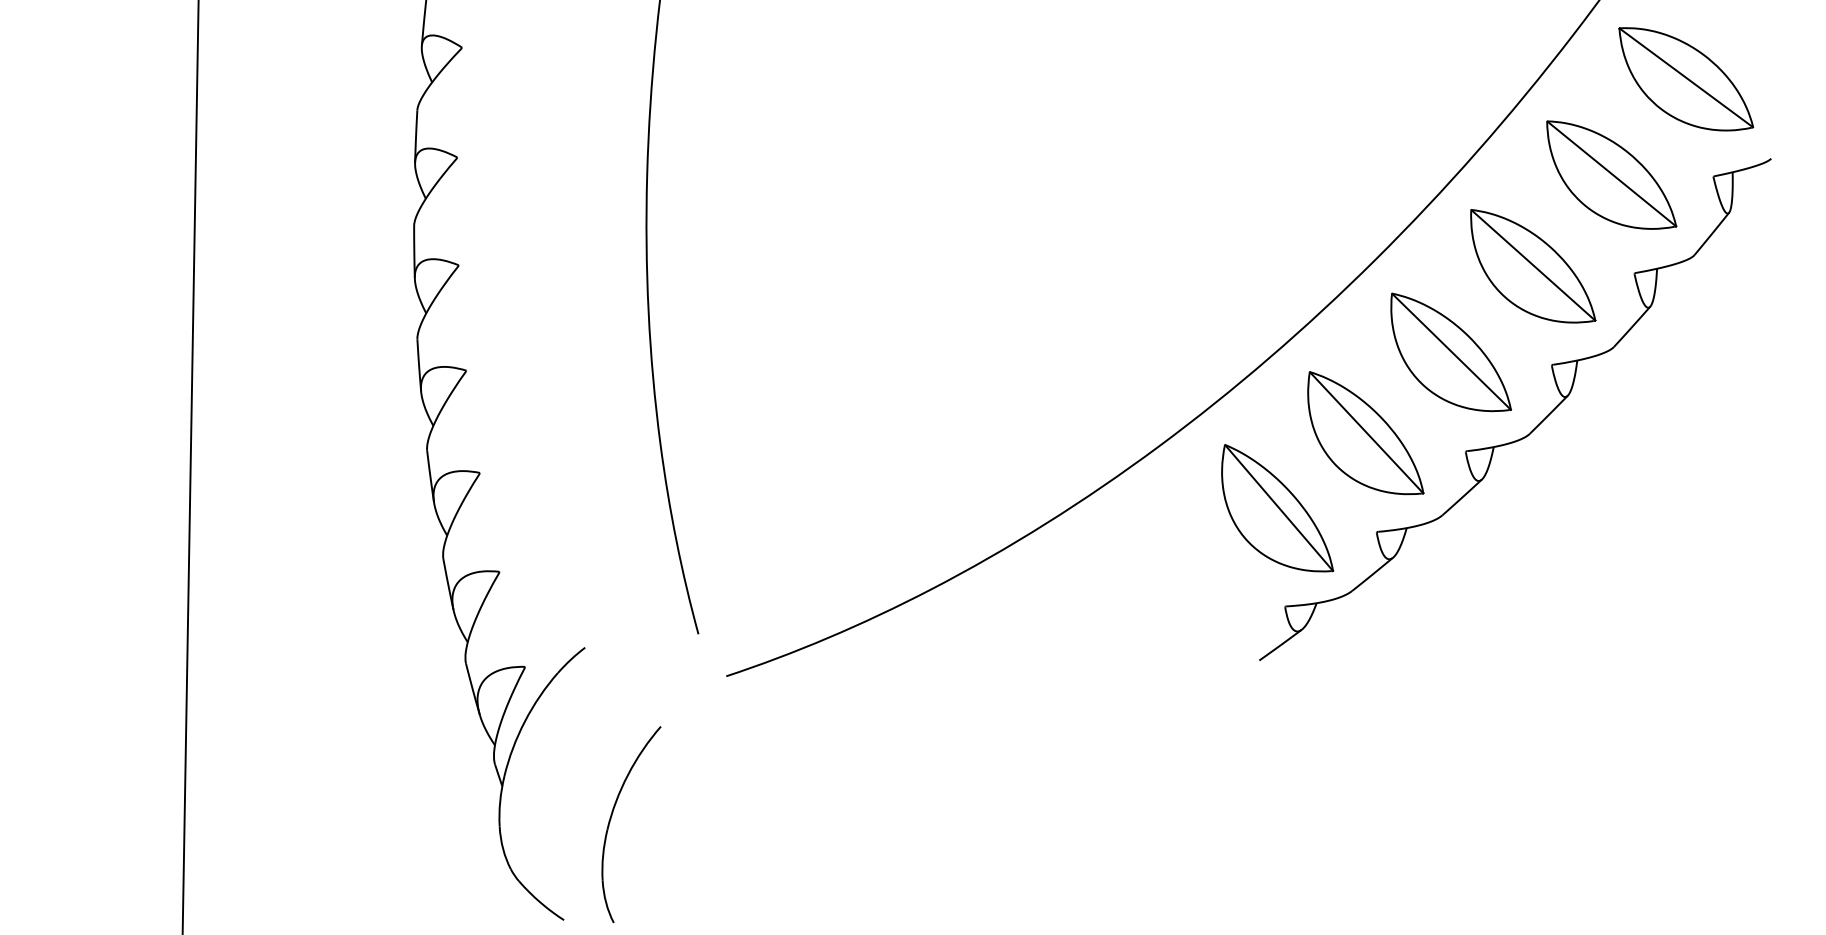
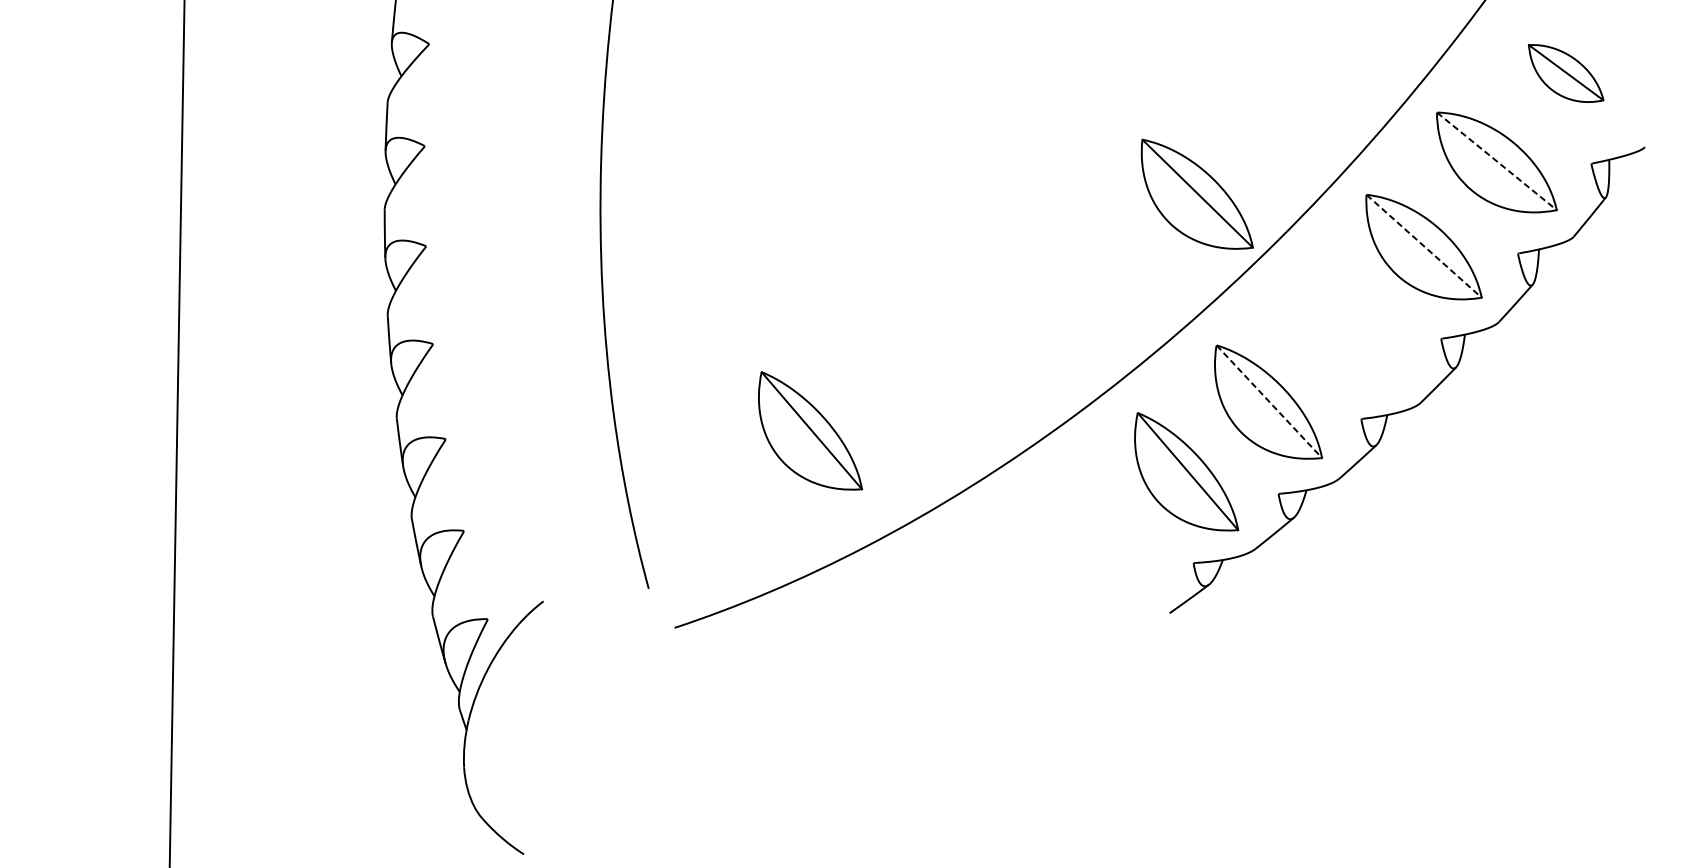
part: (1686, 79) -> (1566, 73), size x0.6
line: (1611, 173) -> (1496, 160), solid -> dashed
line: (1533, 265) -> (1424, 246), solid -> dashed
part: (1451, 352) -> (1197, 194), moved
line: (1366, 432) -> (1269, 401), solid -> dashed
part: (872, 464) -> (810, 431), added
part: (612, 816) -> (568, 758), removed

